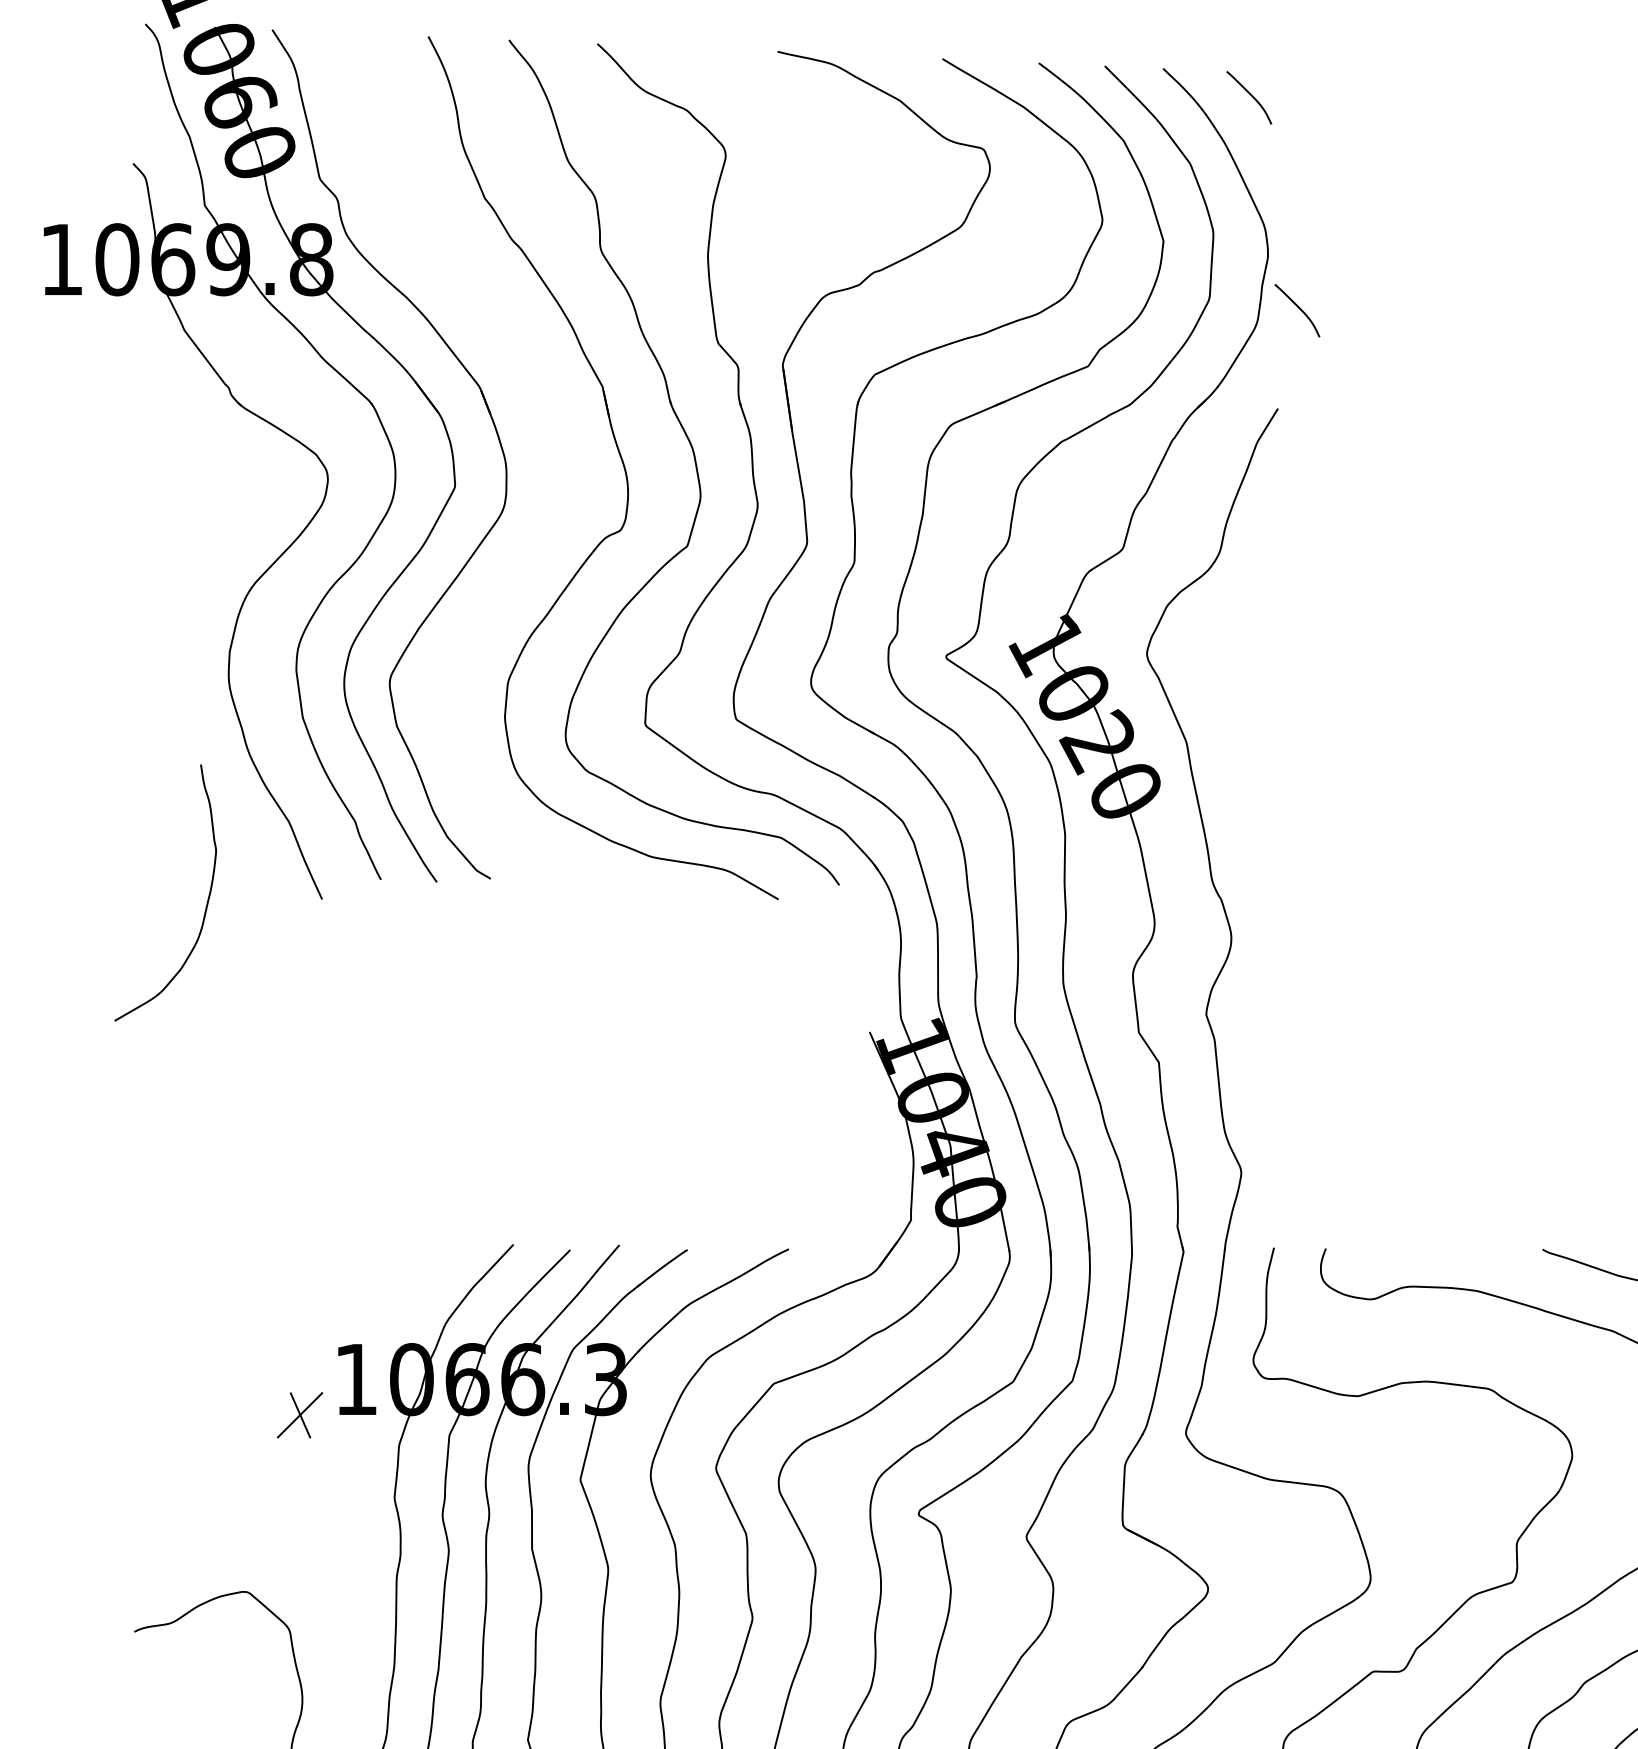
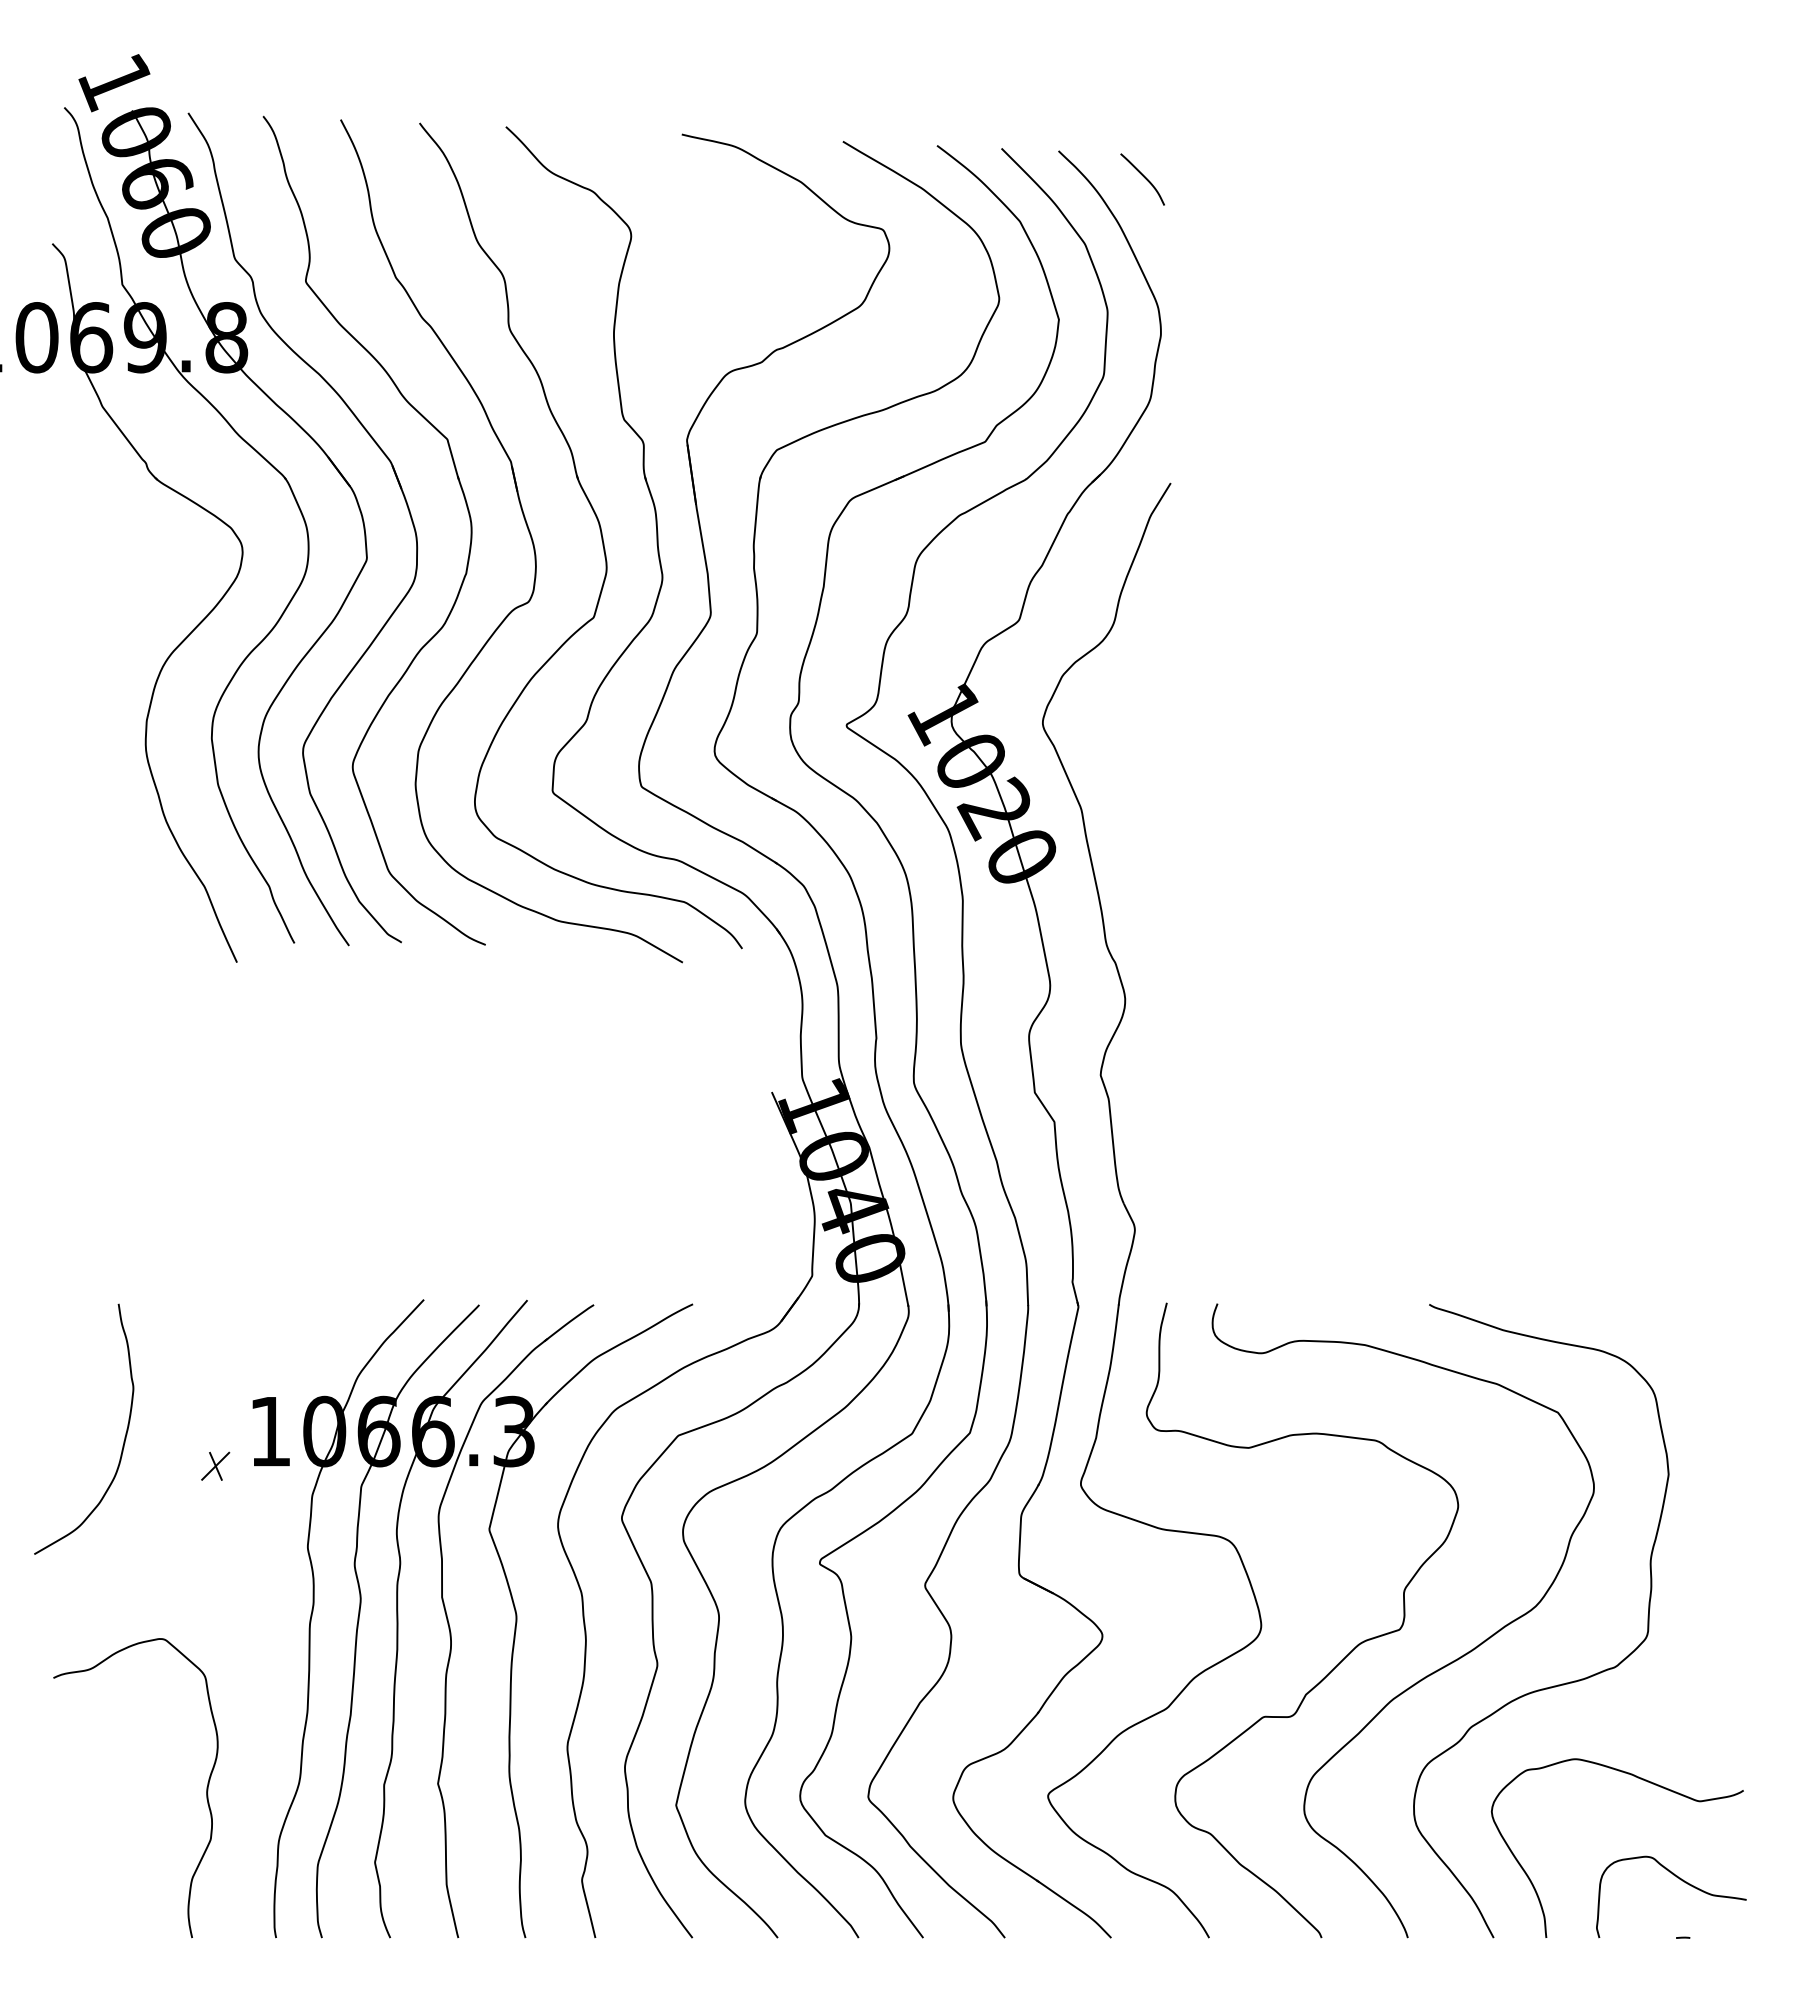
curve: (1298, 308) -> (1190, 385), removed
part: (556, 430) -> (465, 504), added
curve: (206, 900) -> (124, 1436), moved
part: (300, 1414) -> (215, 1465), size x0.62

